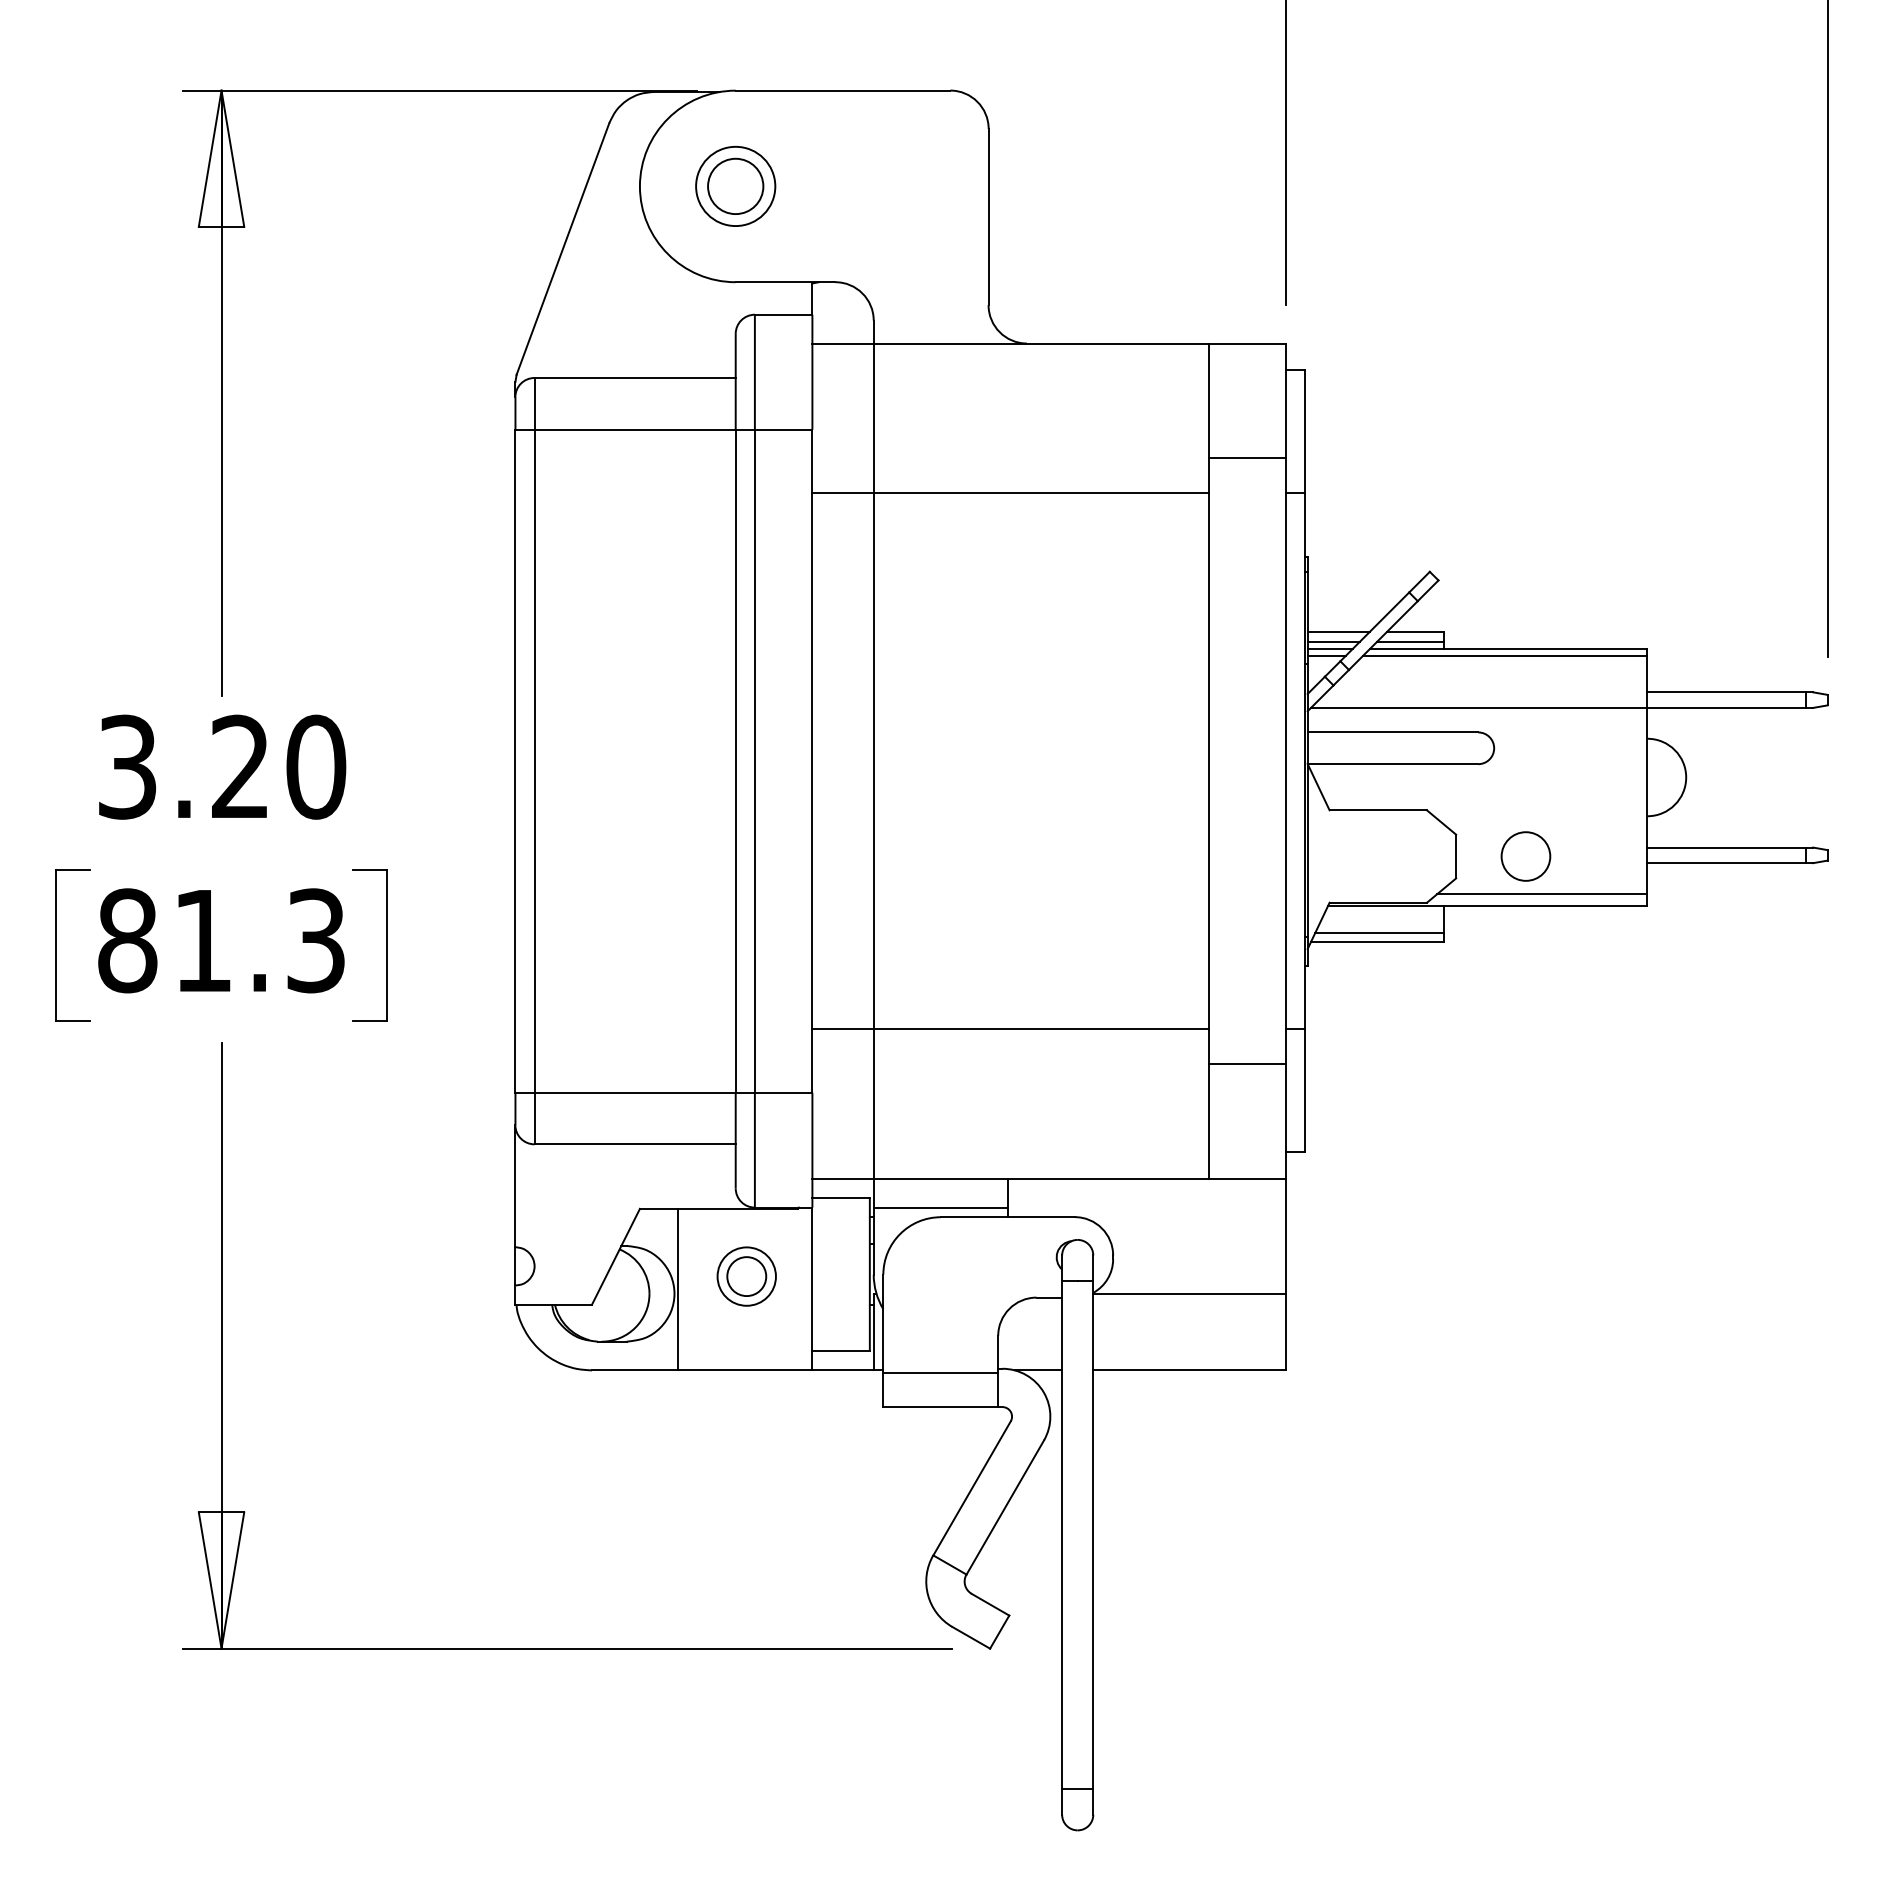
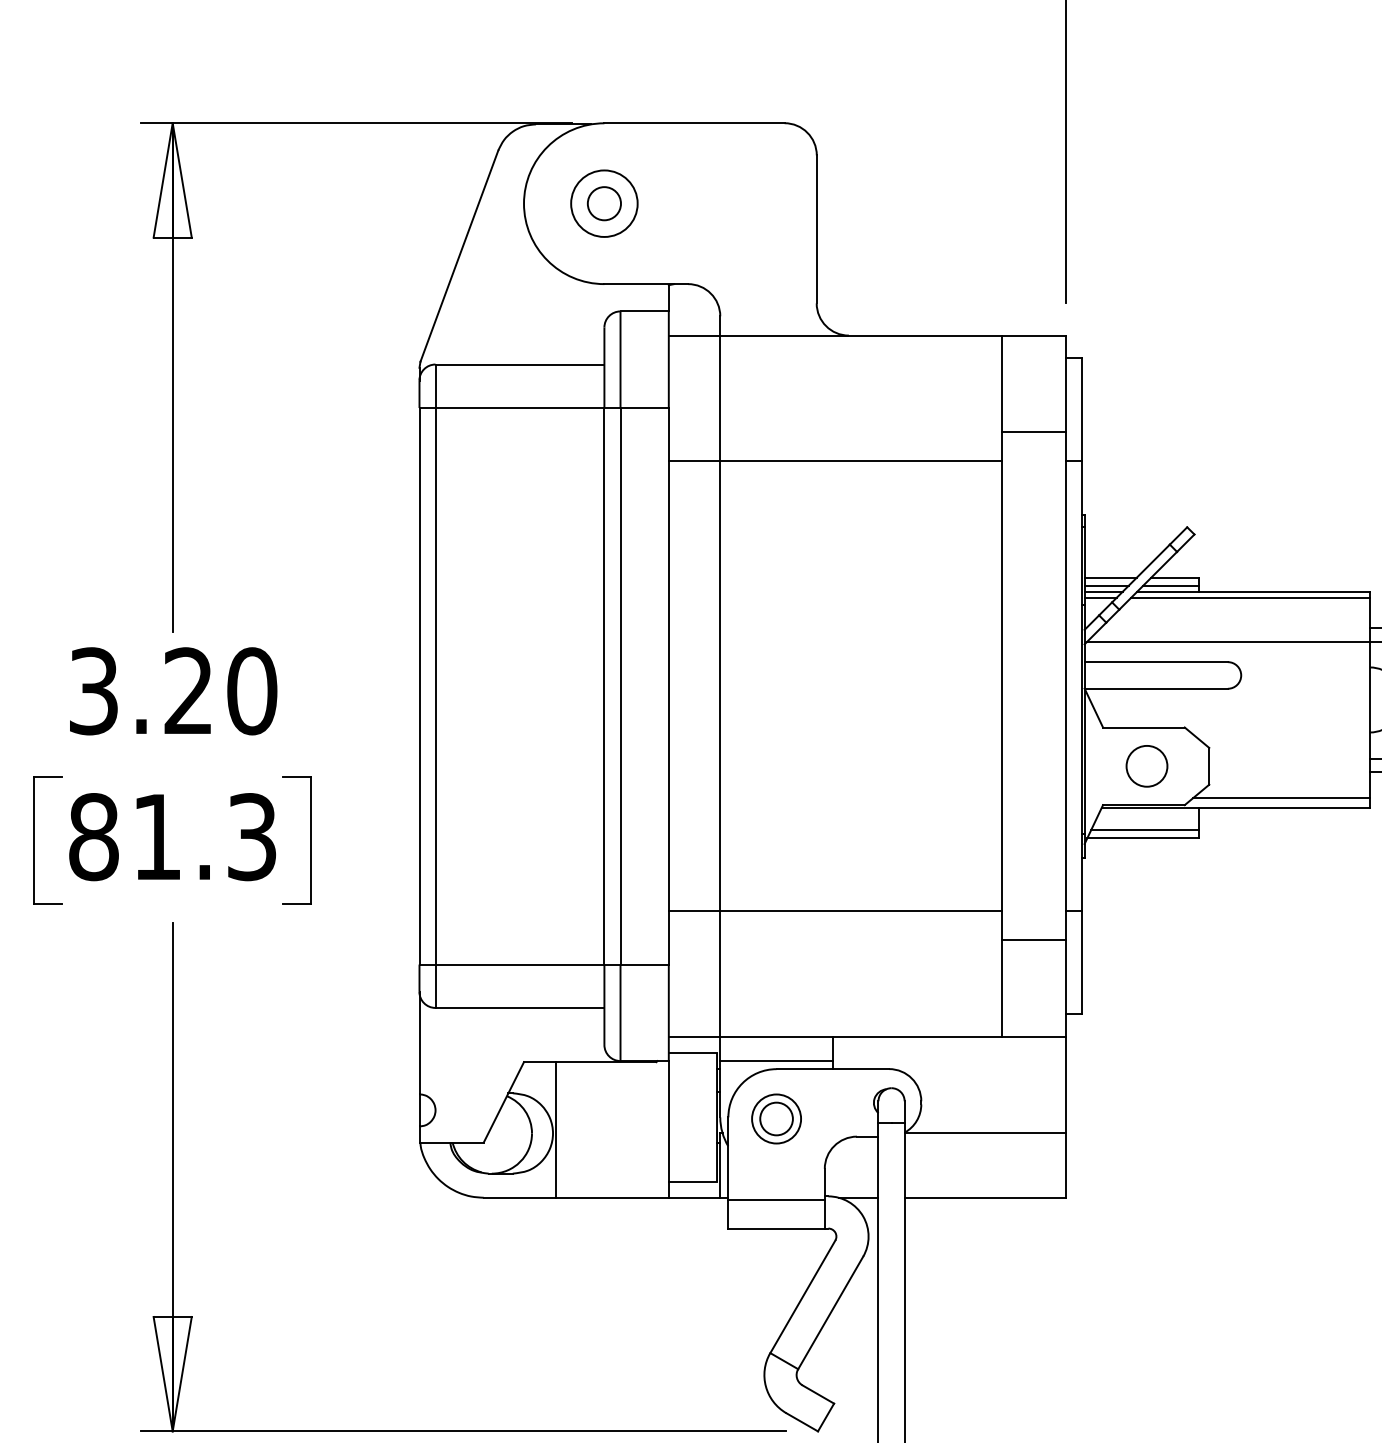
circle: (735, 186) -> (604, 203), size x0.71
circle: (1525, 856) -> (1146, 766), moved
part: (746, 1276) -> (776, 1118), moved

